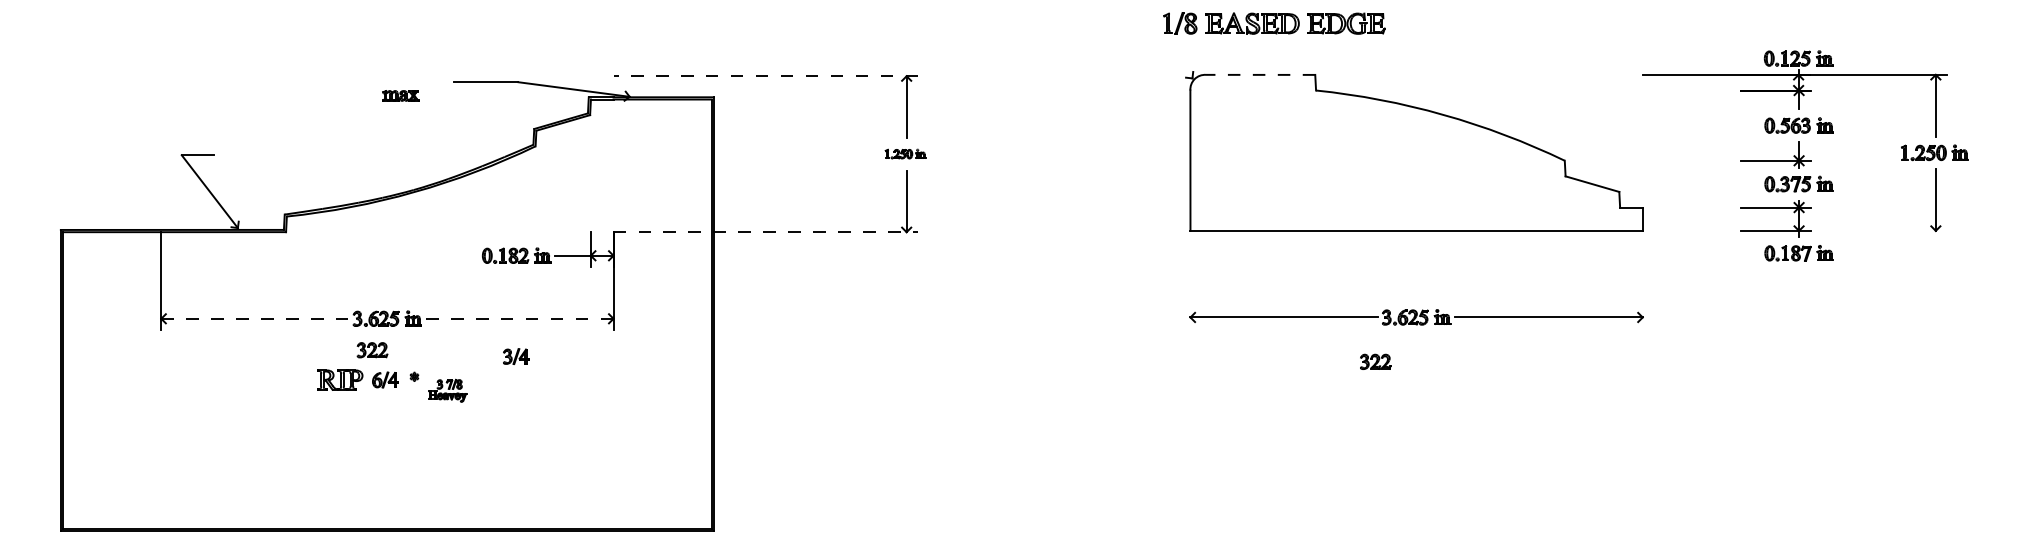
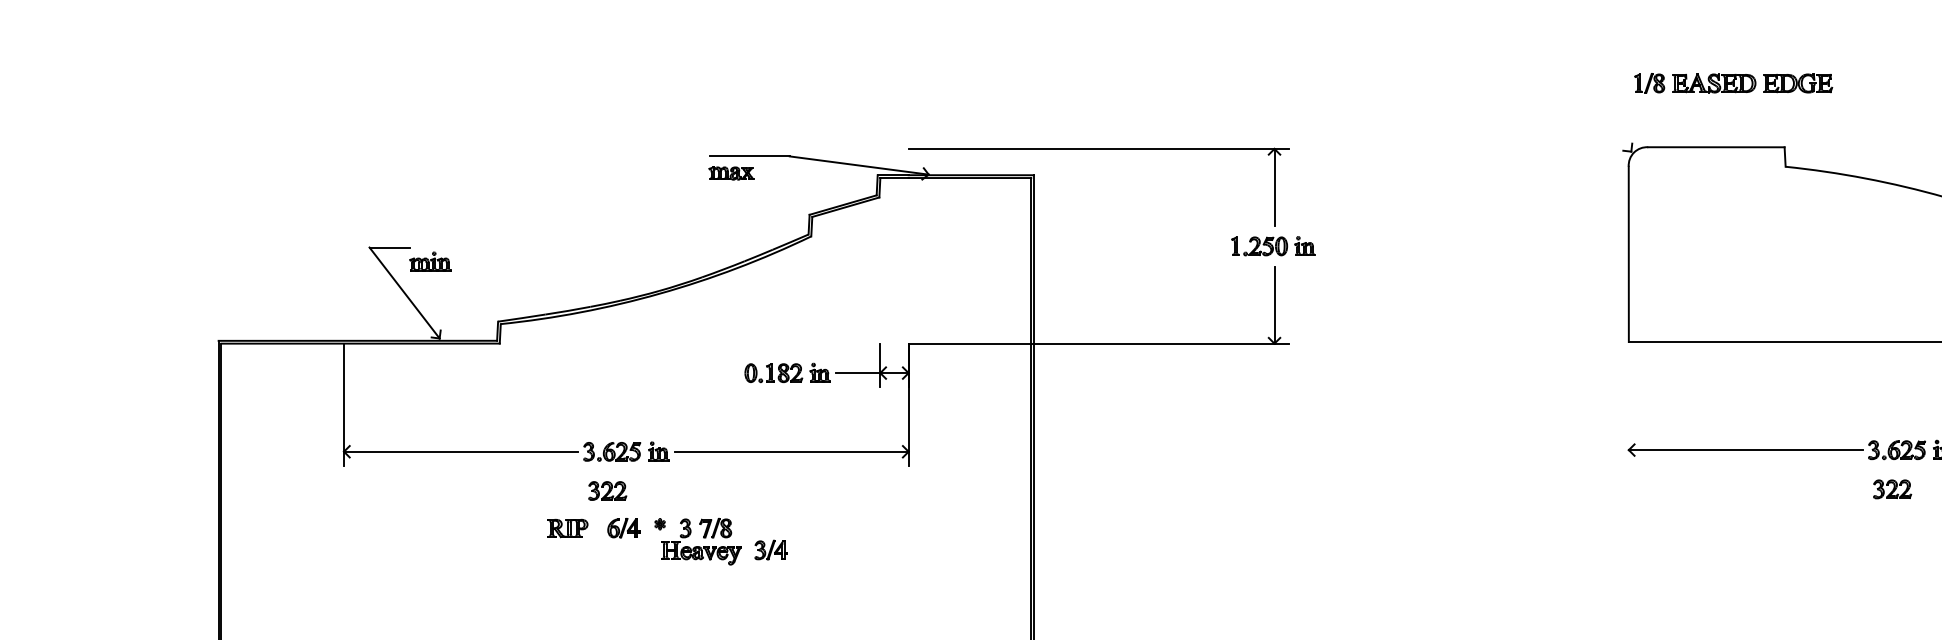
part: (1274, 23) -> (1733, 83), size x0.71
line: (1260, 74) -> (1716, 146), dashed -> solid
line: (765, 76) -> (1098, 149), dashed -> solid
part: (400, 95) -> (731, 172), moved
part: (905, 153) -> (1273, 245), size x1.67
part: (230, 166) -> (430, 261), added
line: (766, 232) -> (1099, 344), dashed -> solid
line: (255, 318) -> (461, 451), dashed -> solid
line: (519, 318) -> (791, 451), dashed -> solid
part: (516, 356) -> (771, 550), moved
part: (1375, 361) -> (1892, 488), moved
part: (340, 380) -> (567, 528), size x0.71
part: (447, 390) -> (701, 541), size x1.67

